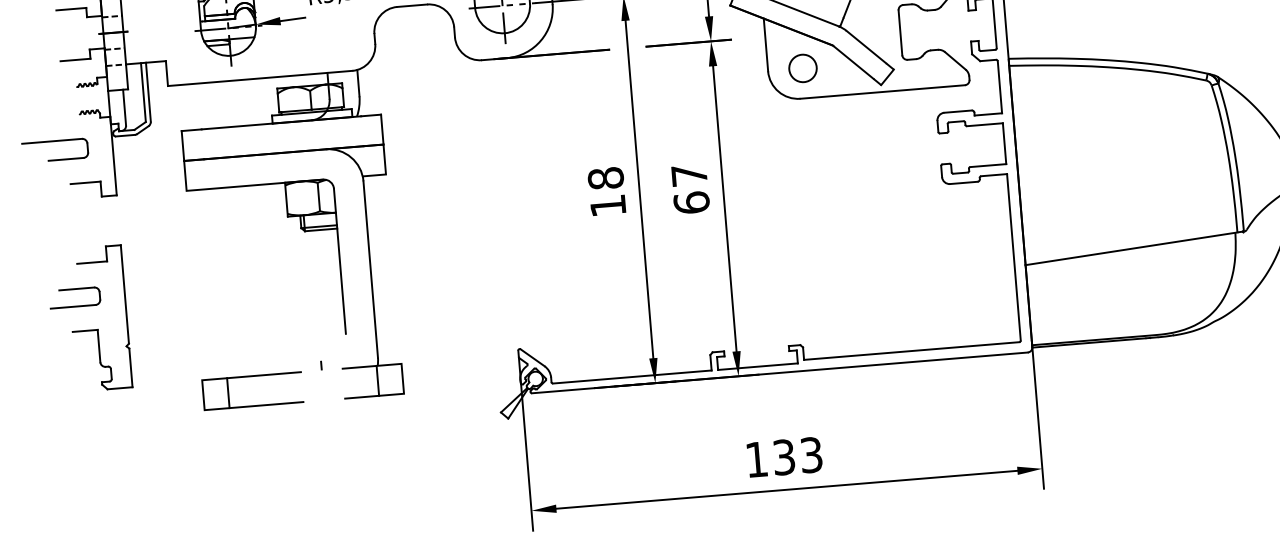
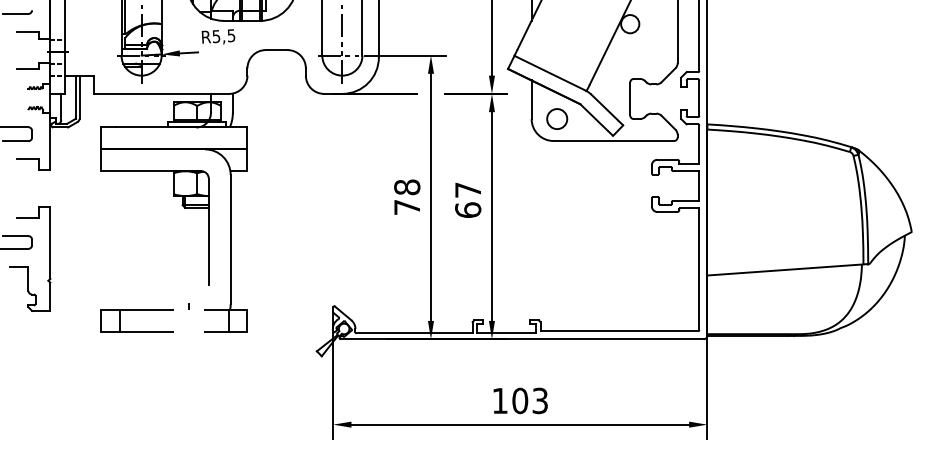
text: (607, 206) -> (406, 207), 18 -> 78
text: (784, 456) -> (520, 400), 133 -> 103

